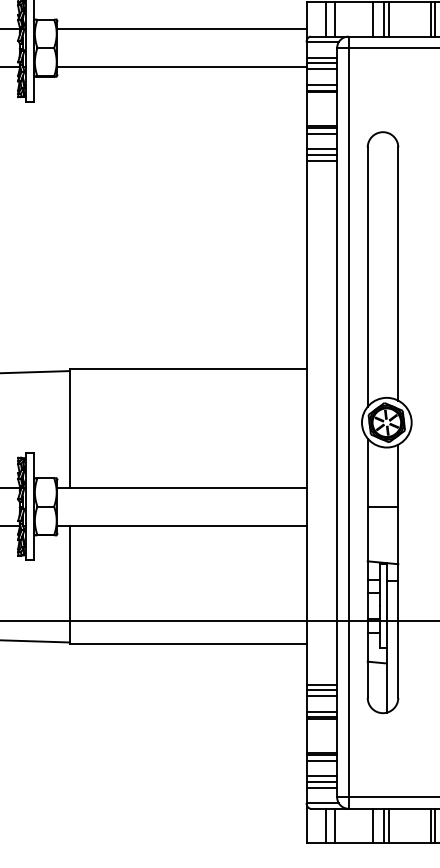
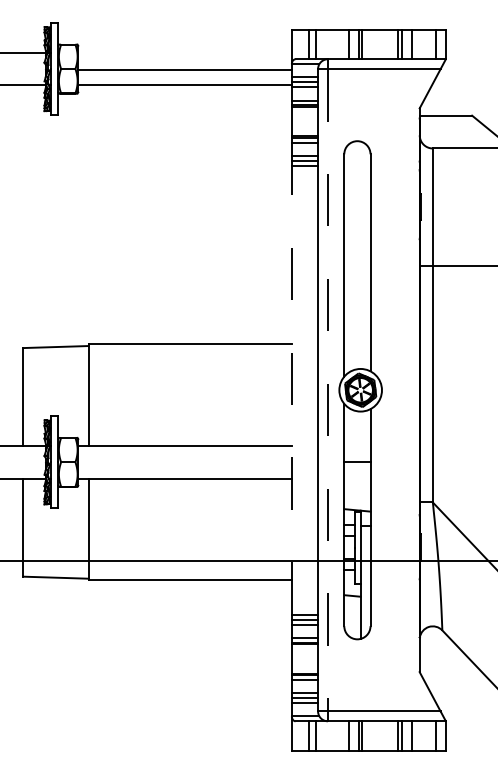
line: (181, 28) -> (184, 69), moved
line: (306, 421) -> (291, 389), solid -> dashed
line: (348, 422) -> (327, 390), solid -> dashed

